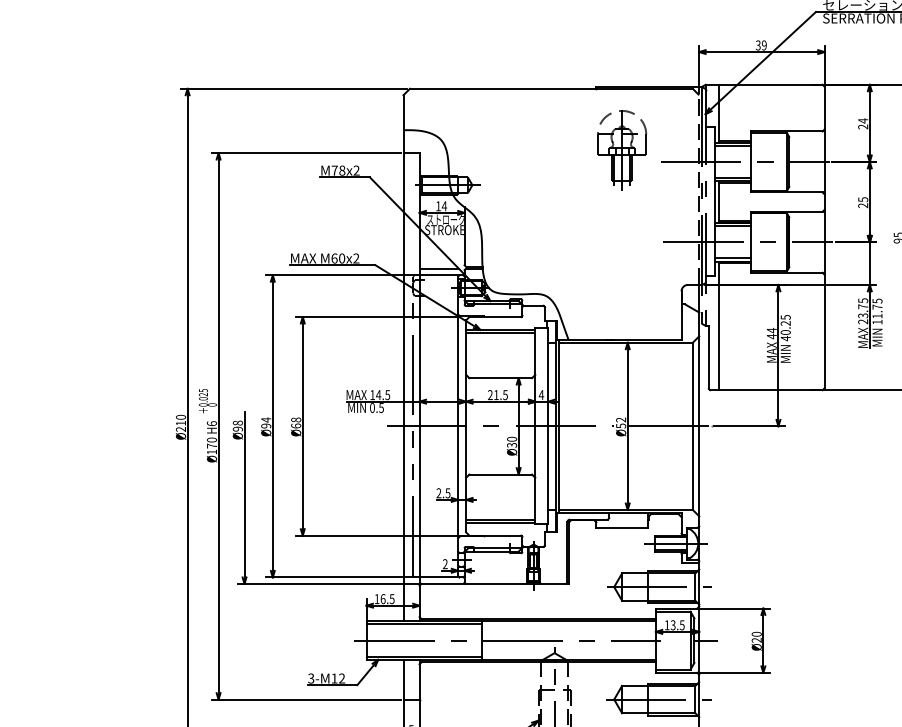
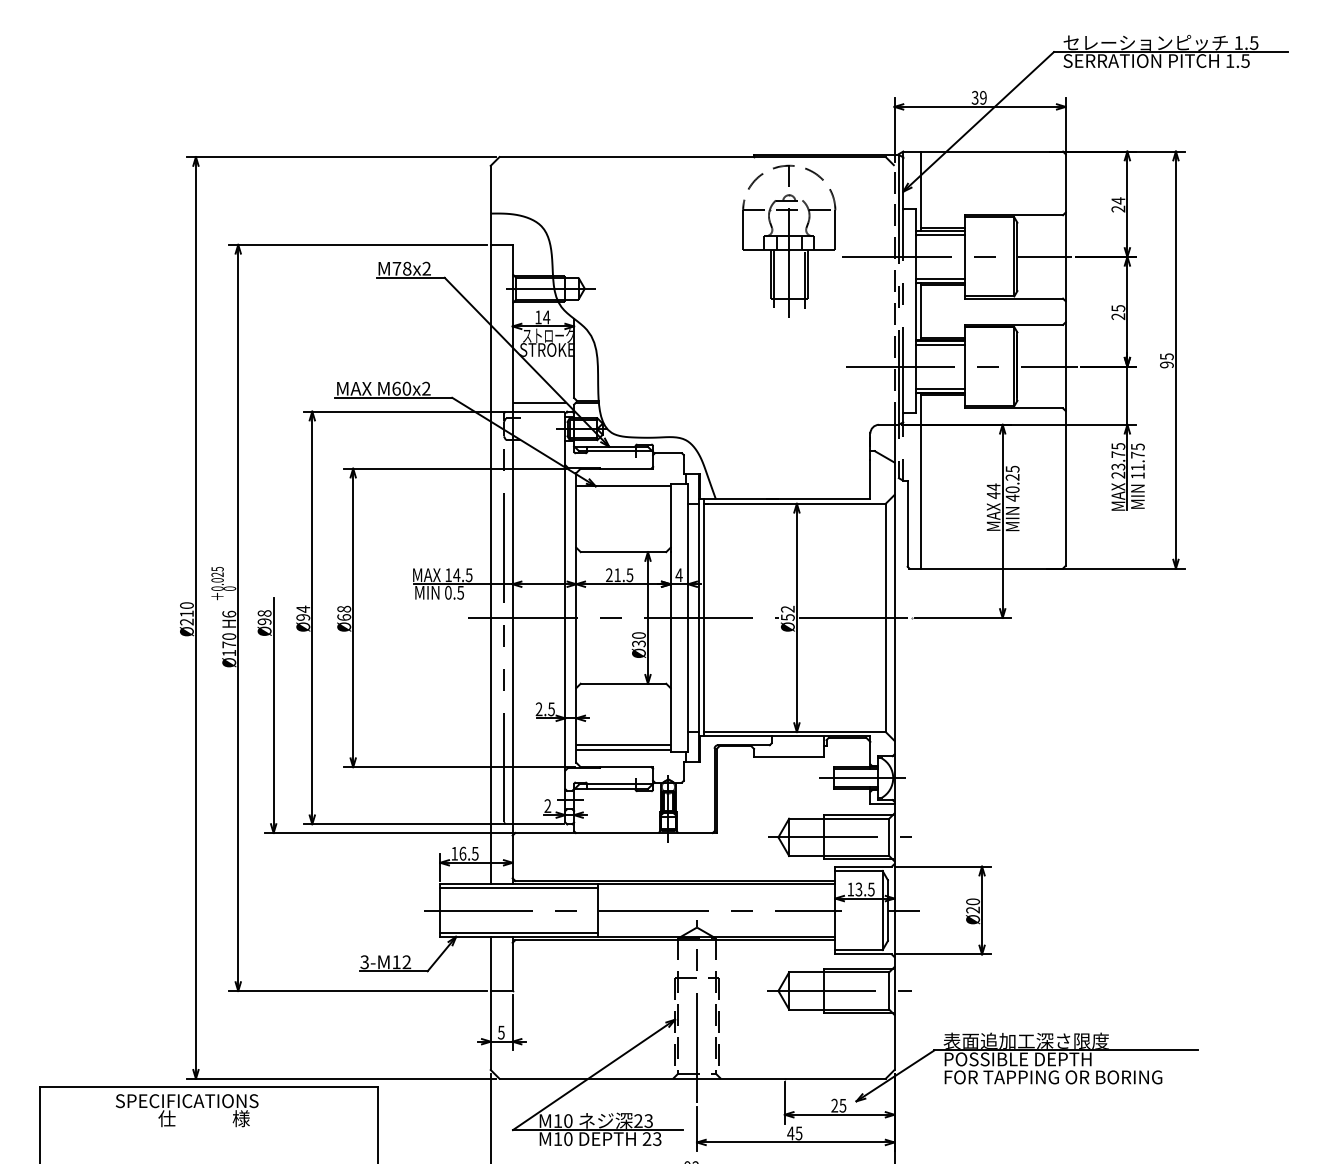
part: (621, 149) -> (788, 240), size x1.4
line: (500, 333) -> (623, 490), removed

